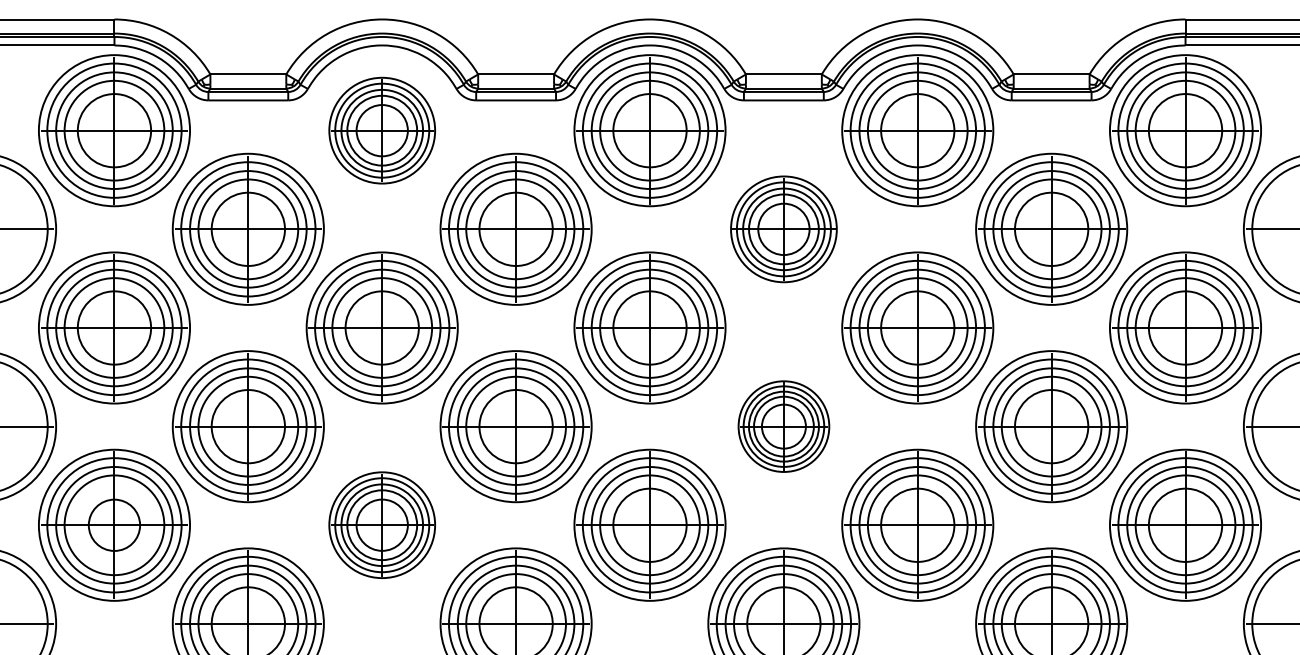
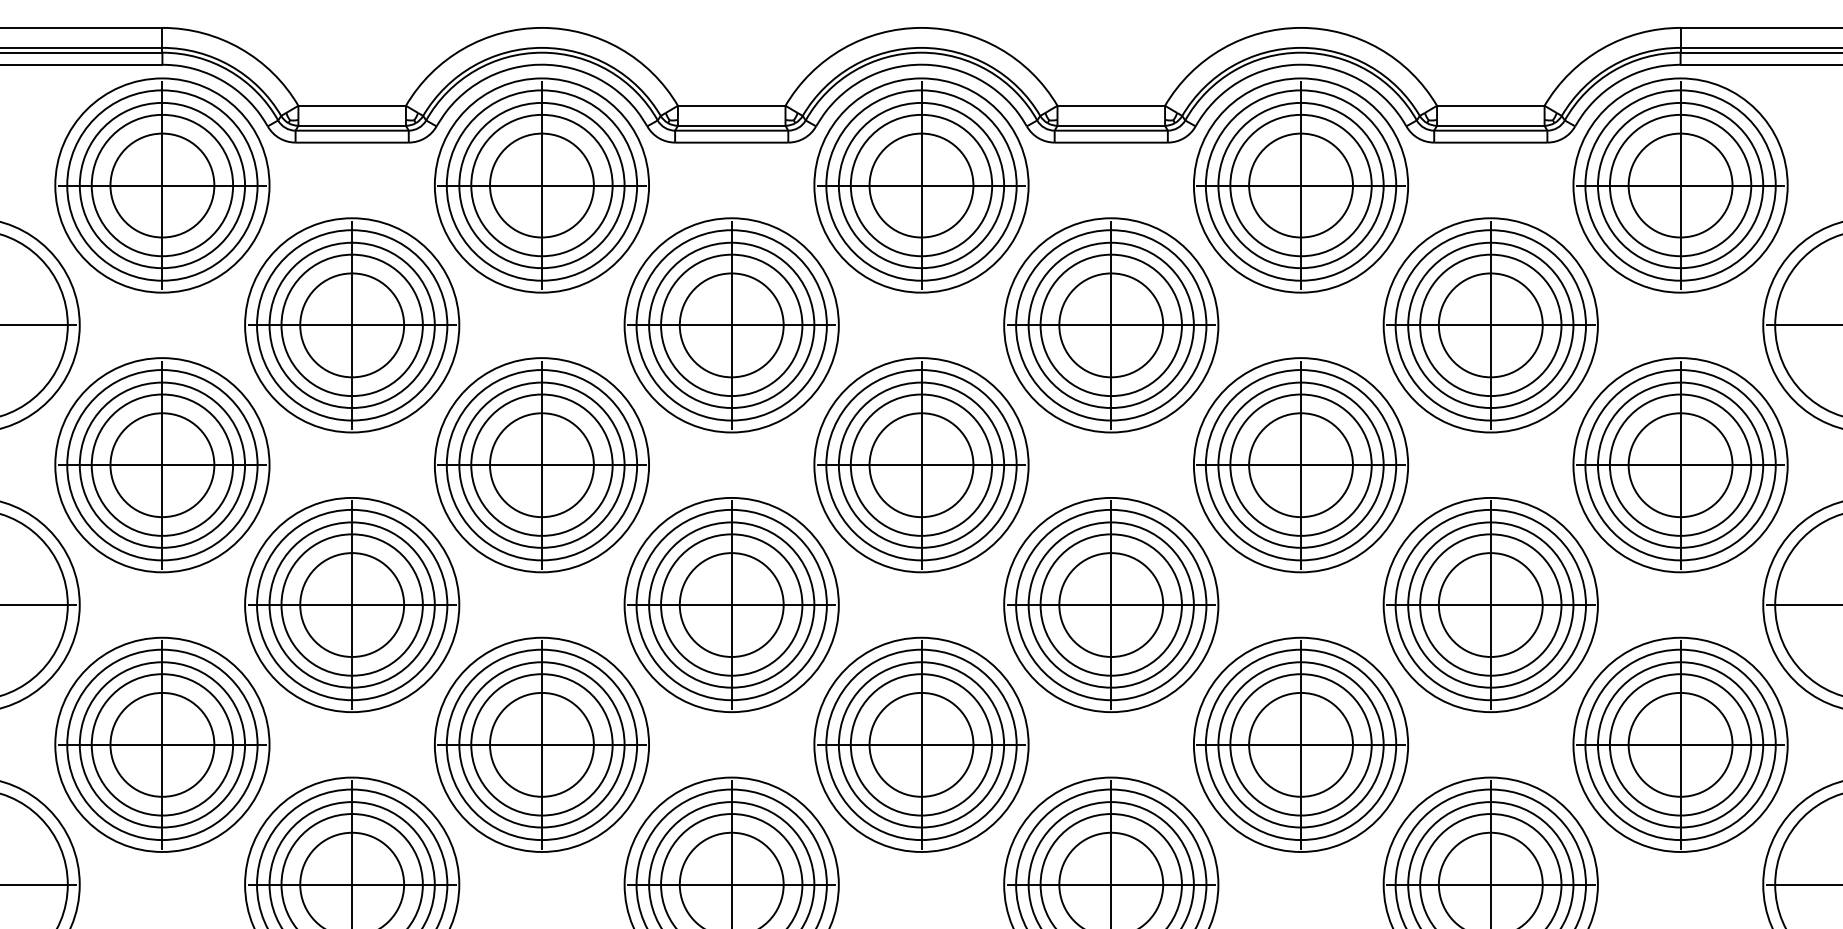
part: (381, 130) -> (541, 185), size x1.43
part: (784, 229) -> (1111, 325), size x1.43
part: (784, 426) -> (1111, 604), size x1.67
circle: (114, 525) -> (162, 744), size x1.43
part: (381, 525) -> (541, 744), size x1.43

